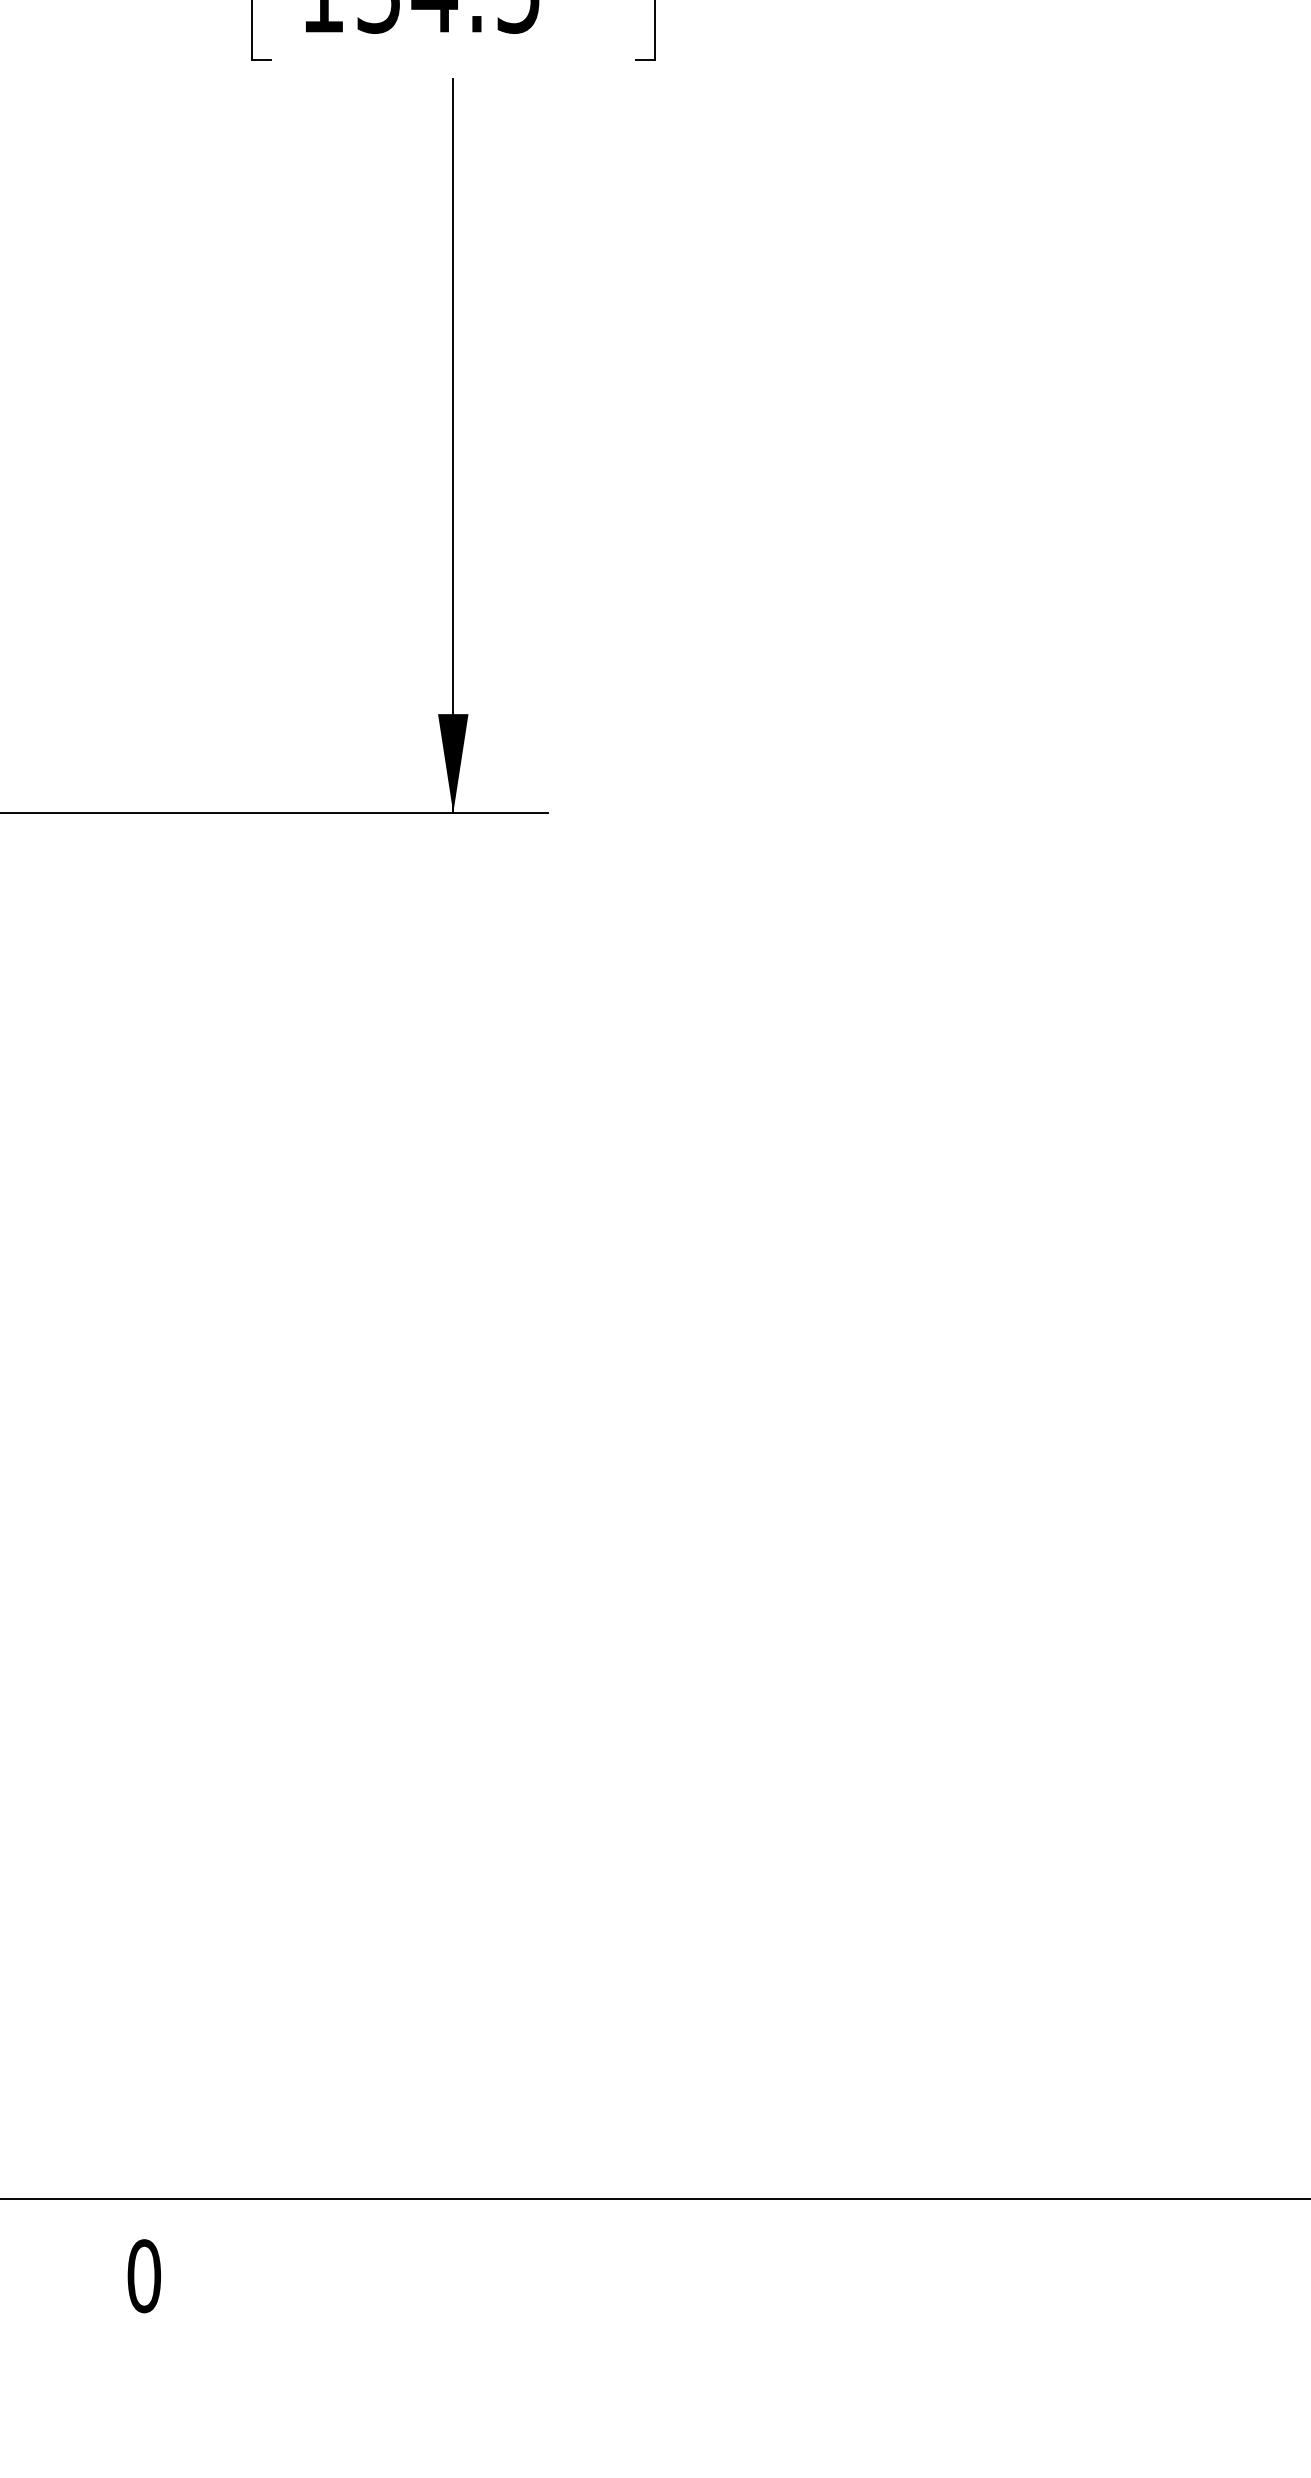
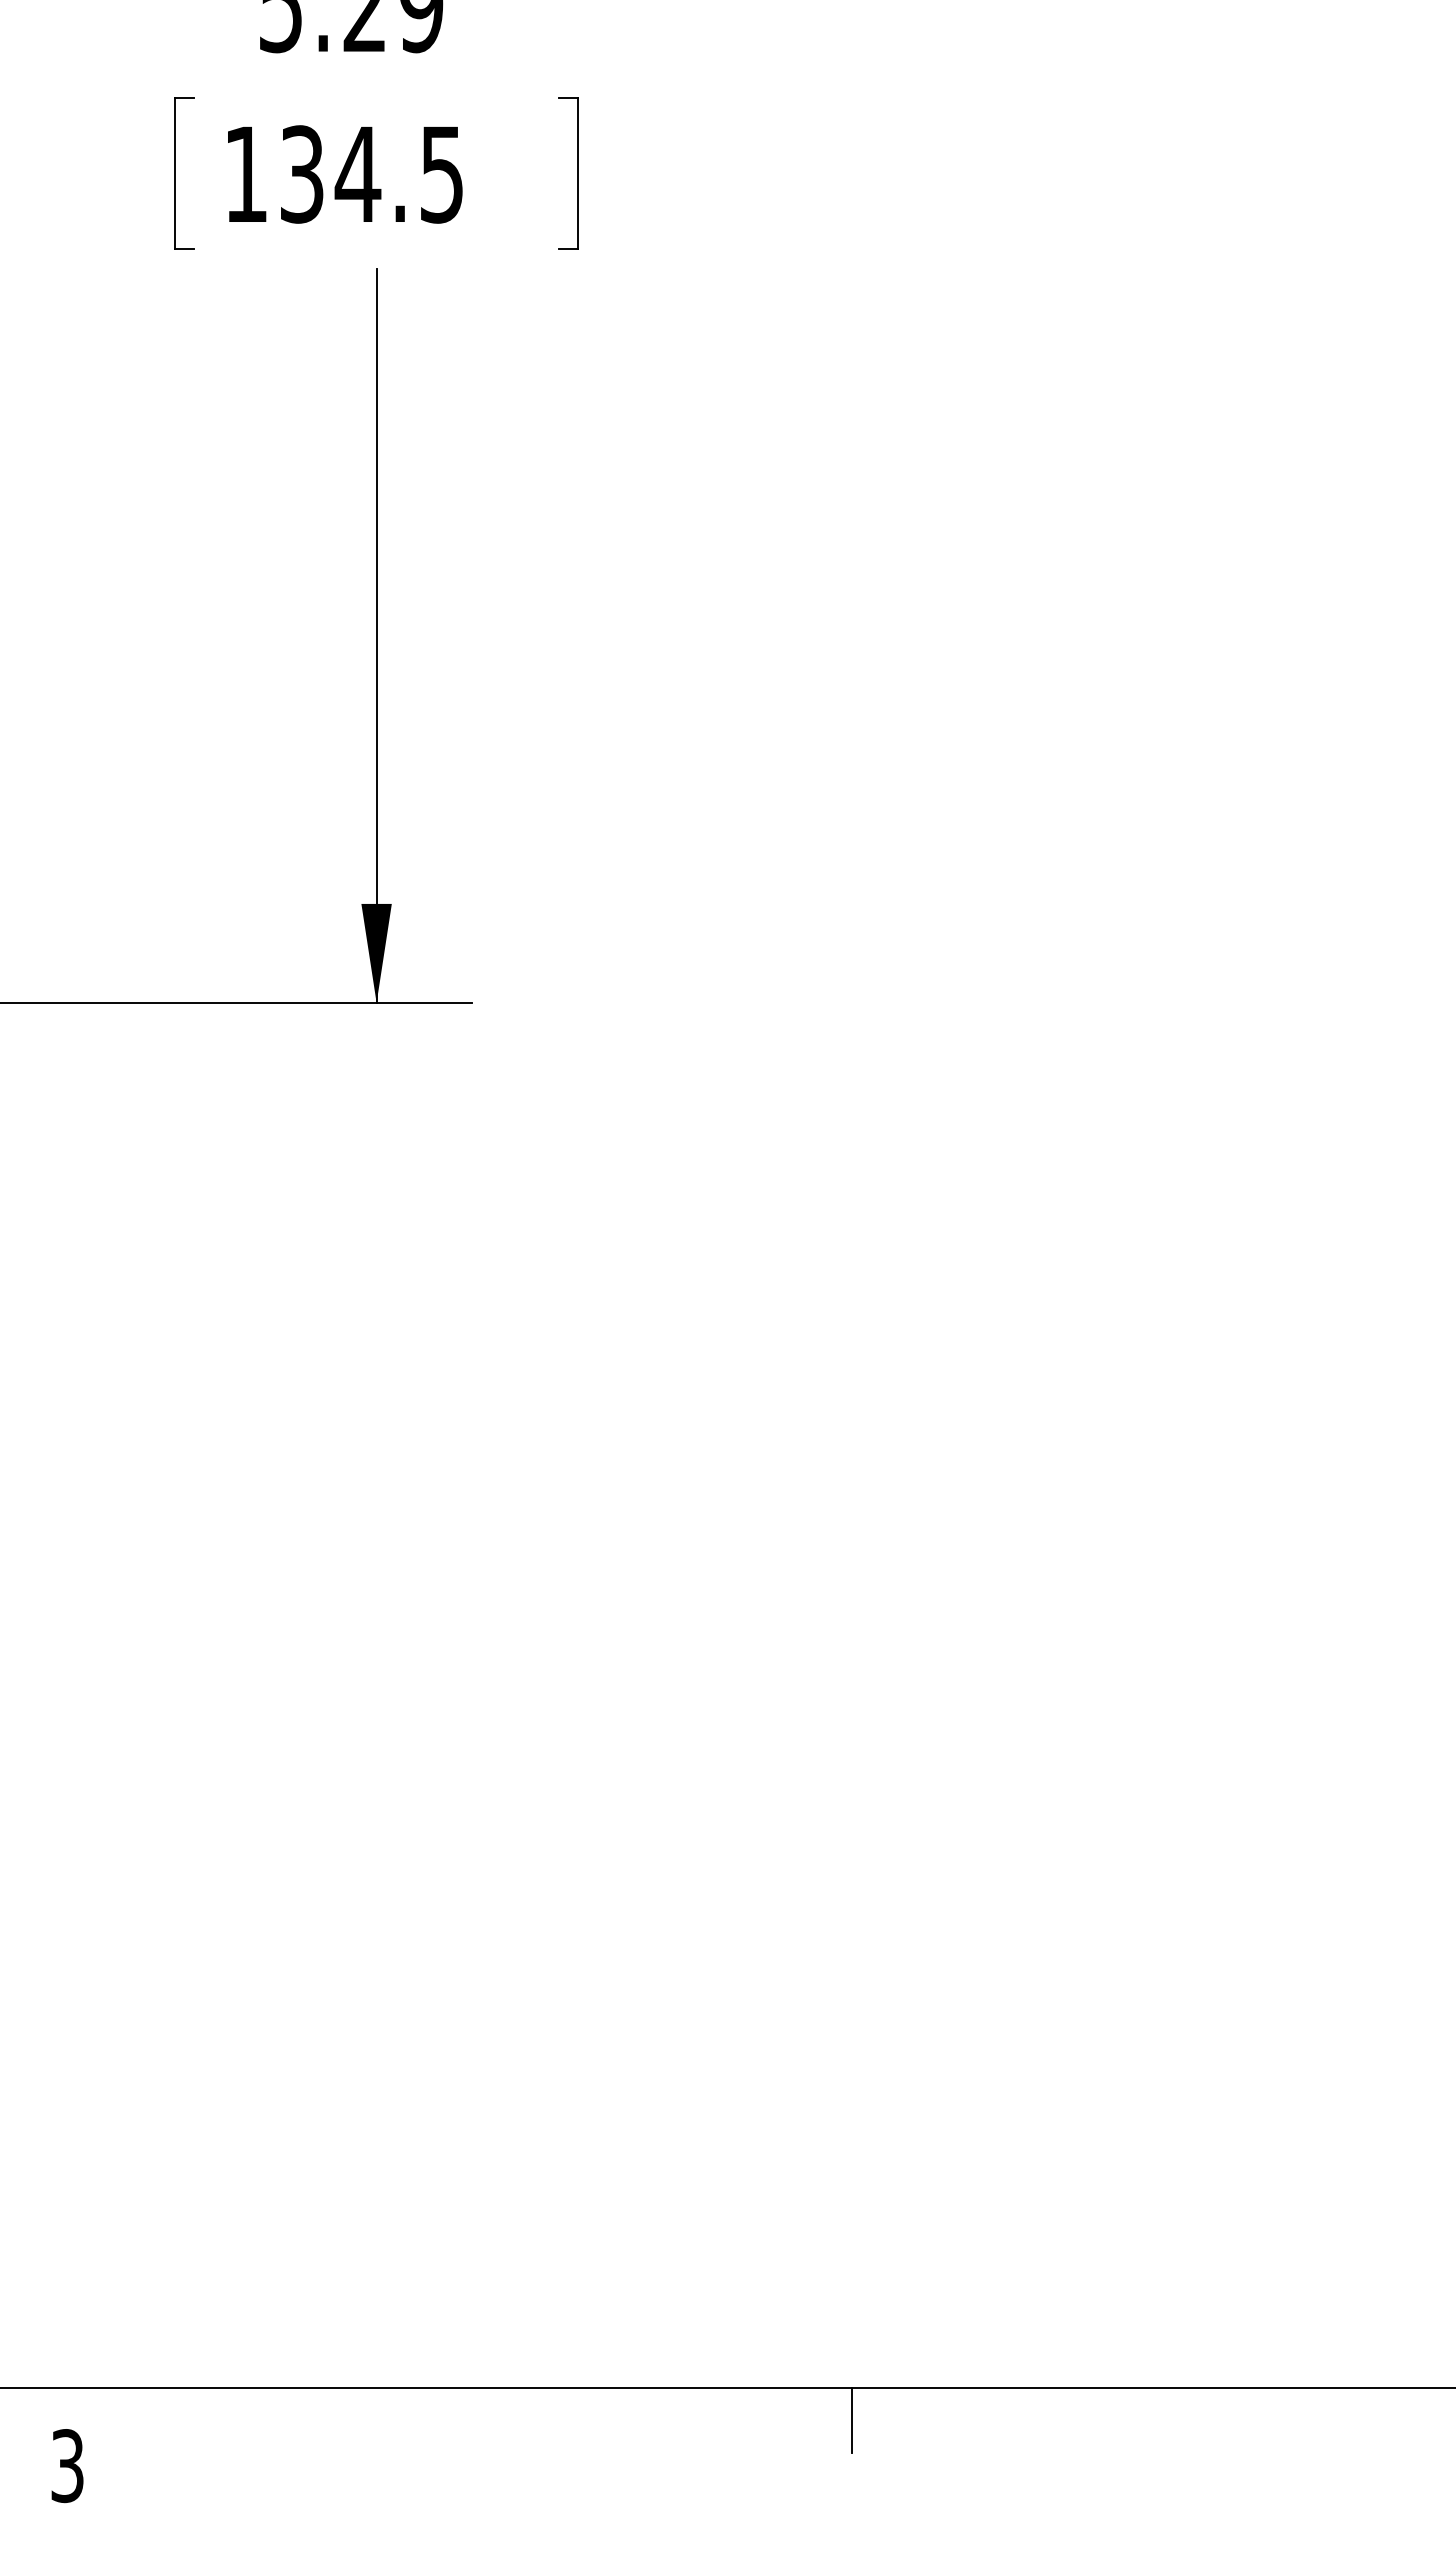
line: (928, 2230) -> (851, 2420), added
text: (144, 2276) -> (67, 2466), 0 -> 3

